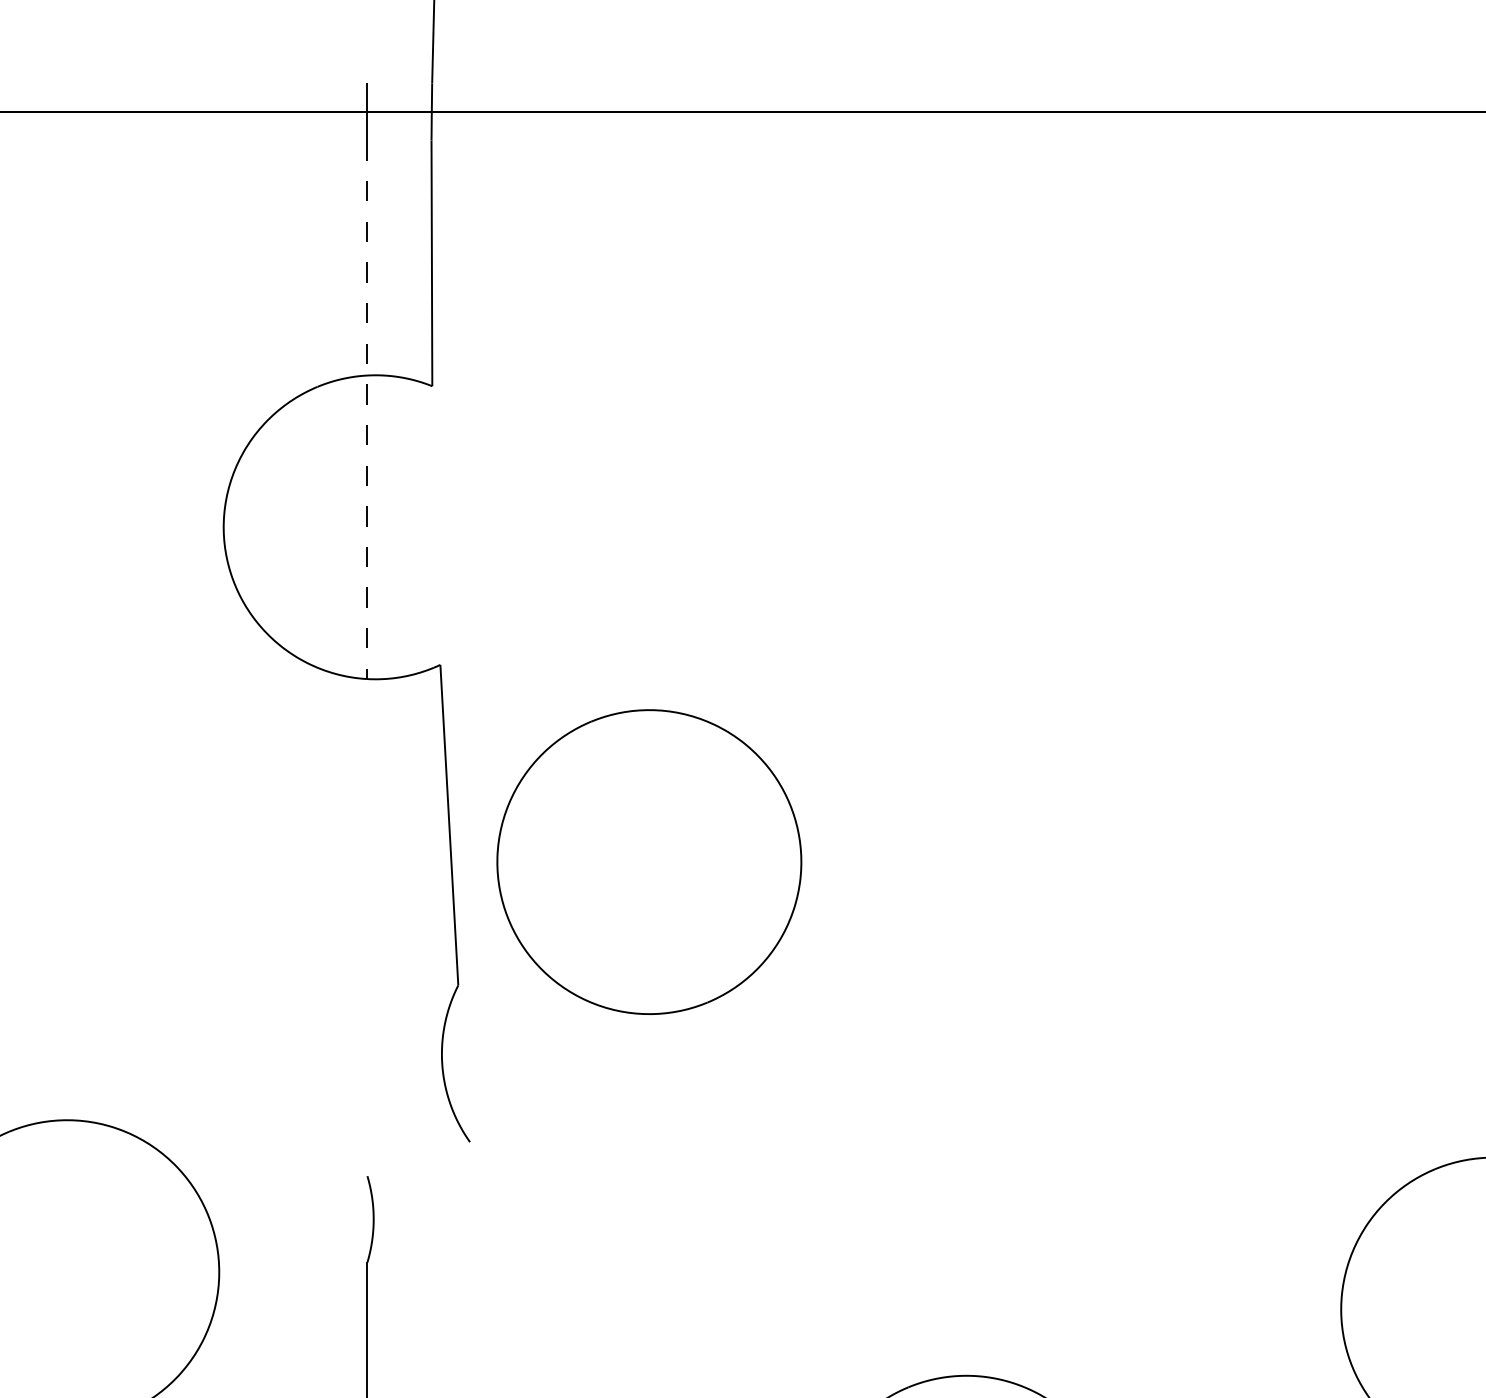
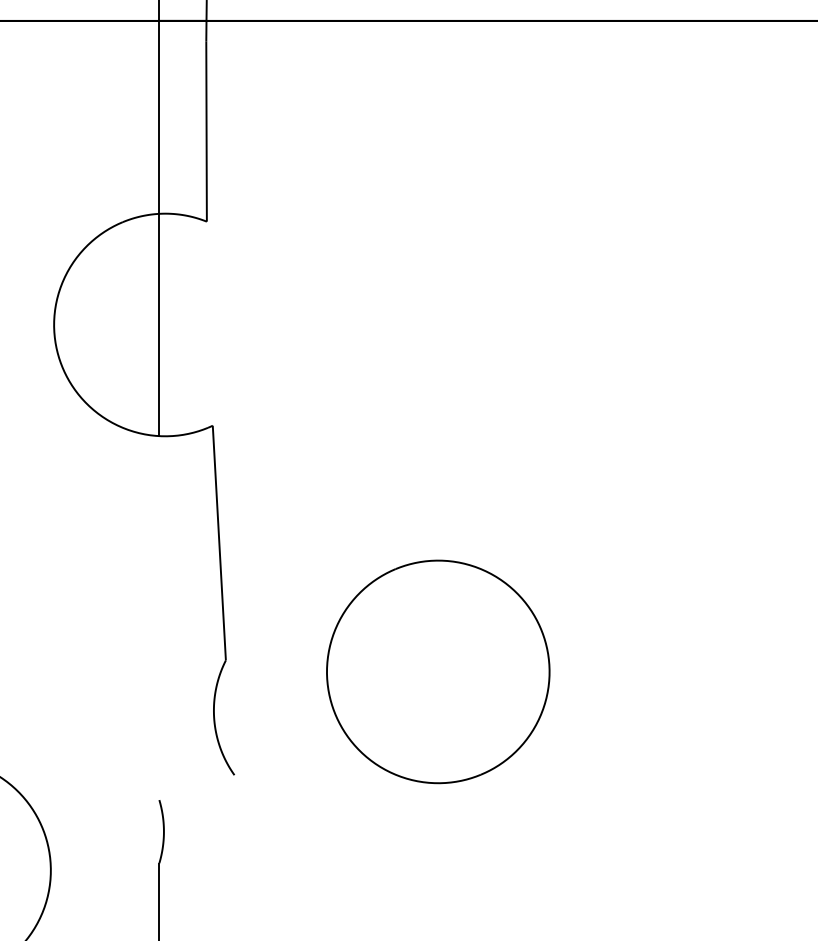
line: (367, 410) -> (159, 239), dashed -> solid
part: (649, 861) -> (438, 671), moved

